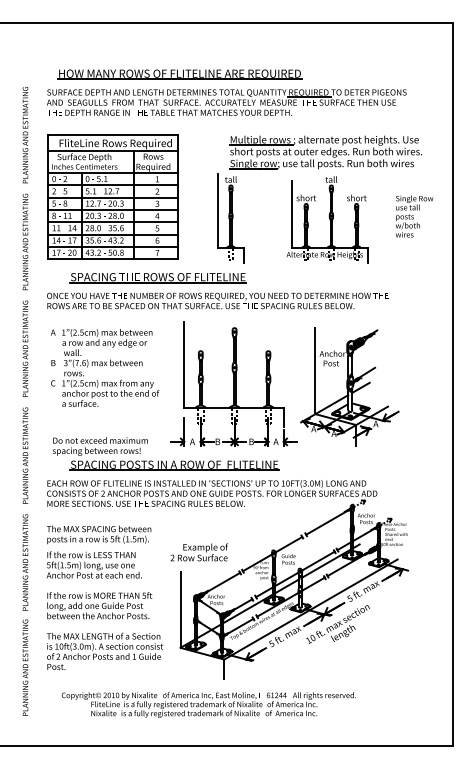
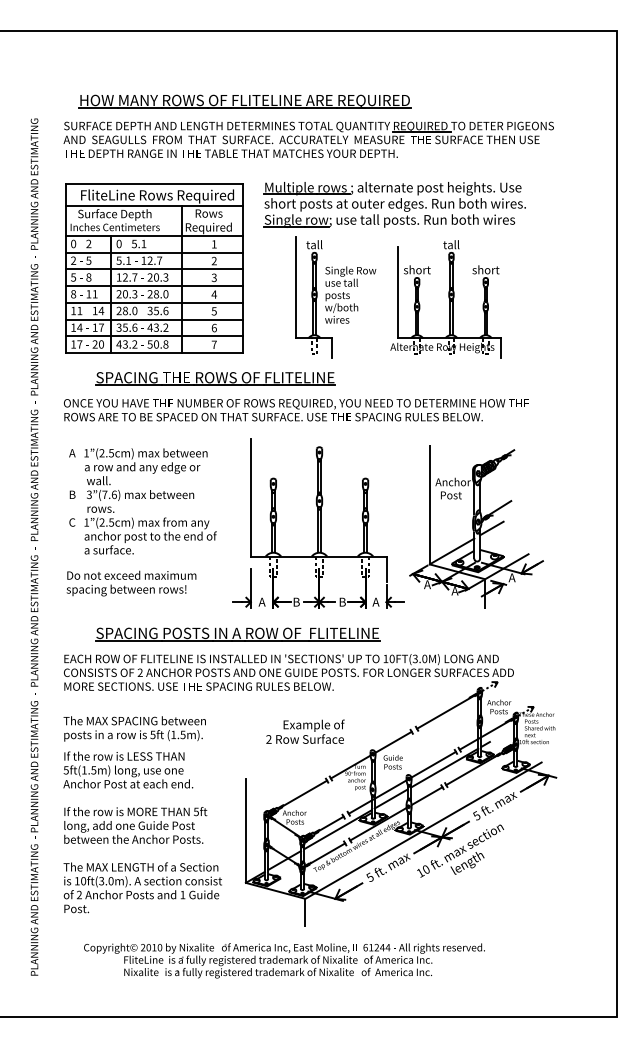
part: (325, 152) -> (394, 204), moved
text: (414, 216) -> (350, 294), moved
text: (100, 446) -> (131, 583), moved
text: (199, 552) -> (305, 731), moved

